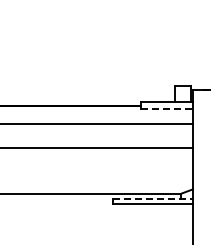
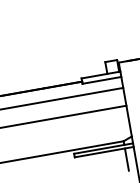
line: (167, 109) -> (102, 80), dashed -> solid
line: (153, 198) -> (103, 148), dashed -> solid
line: (181, 218) -> (127, 159), added

